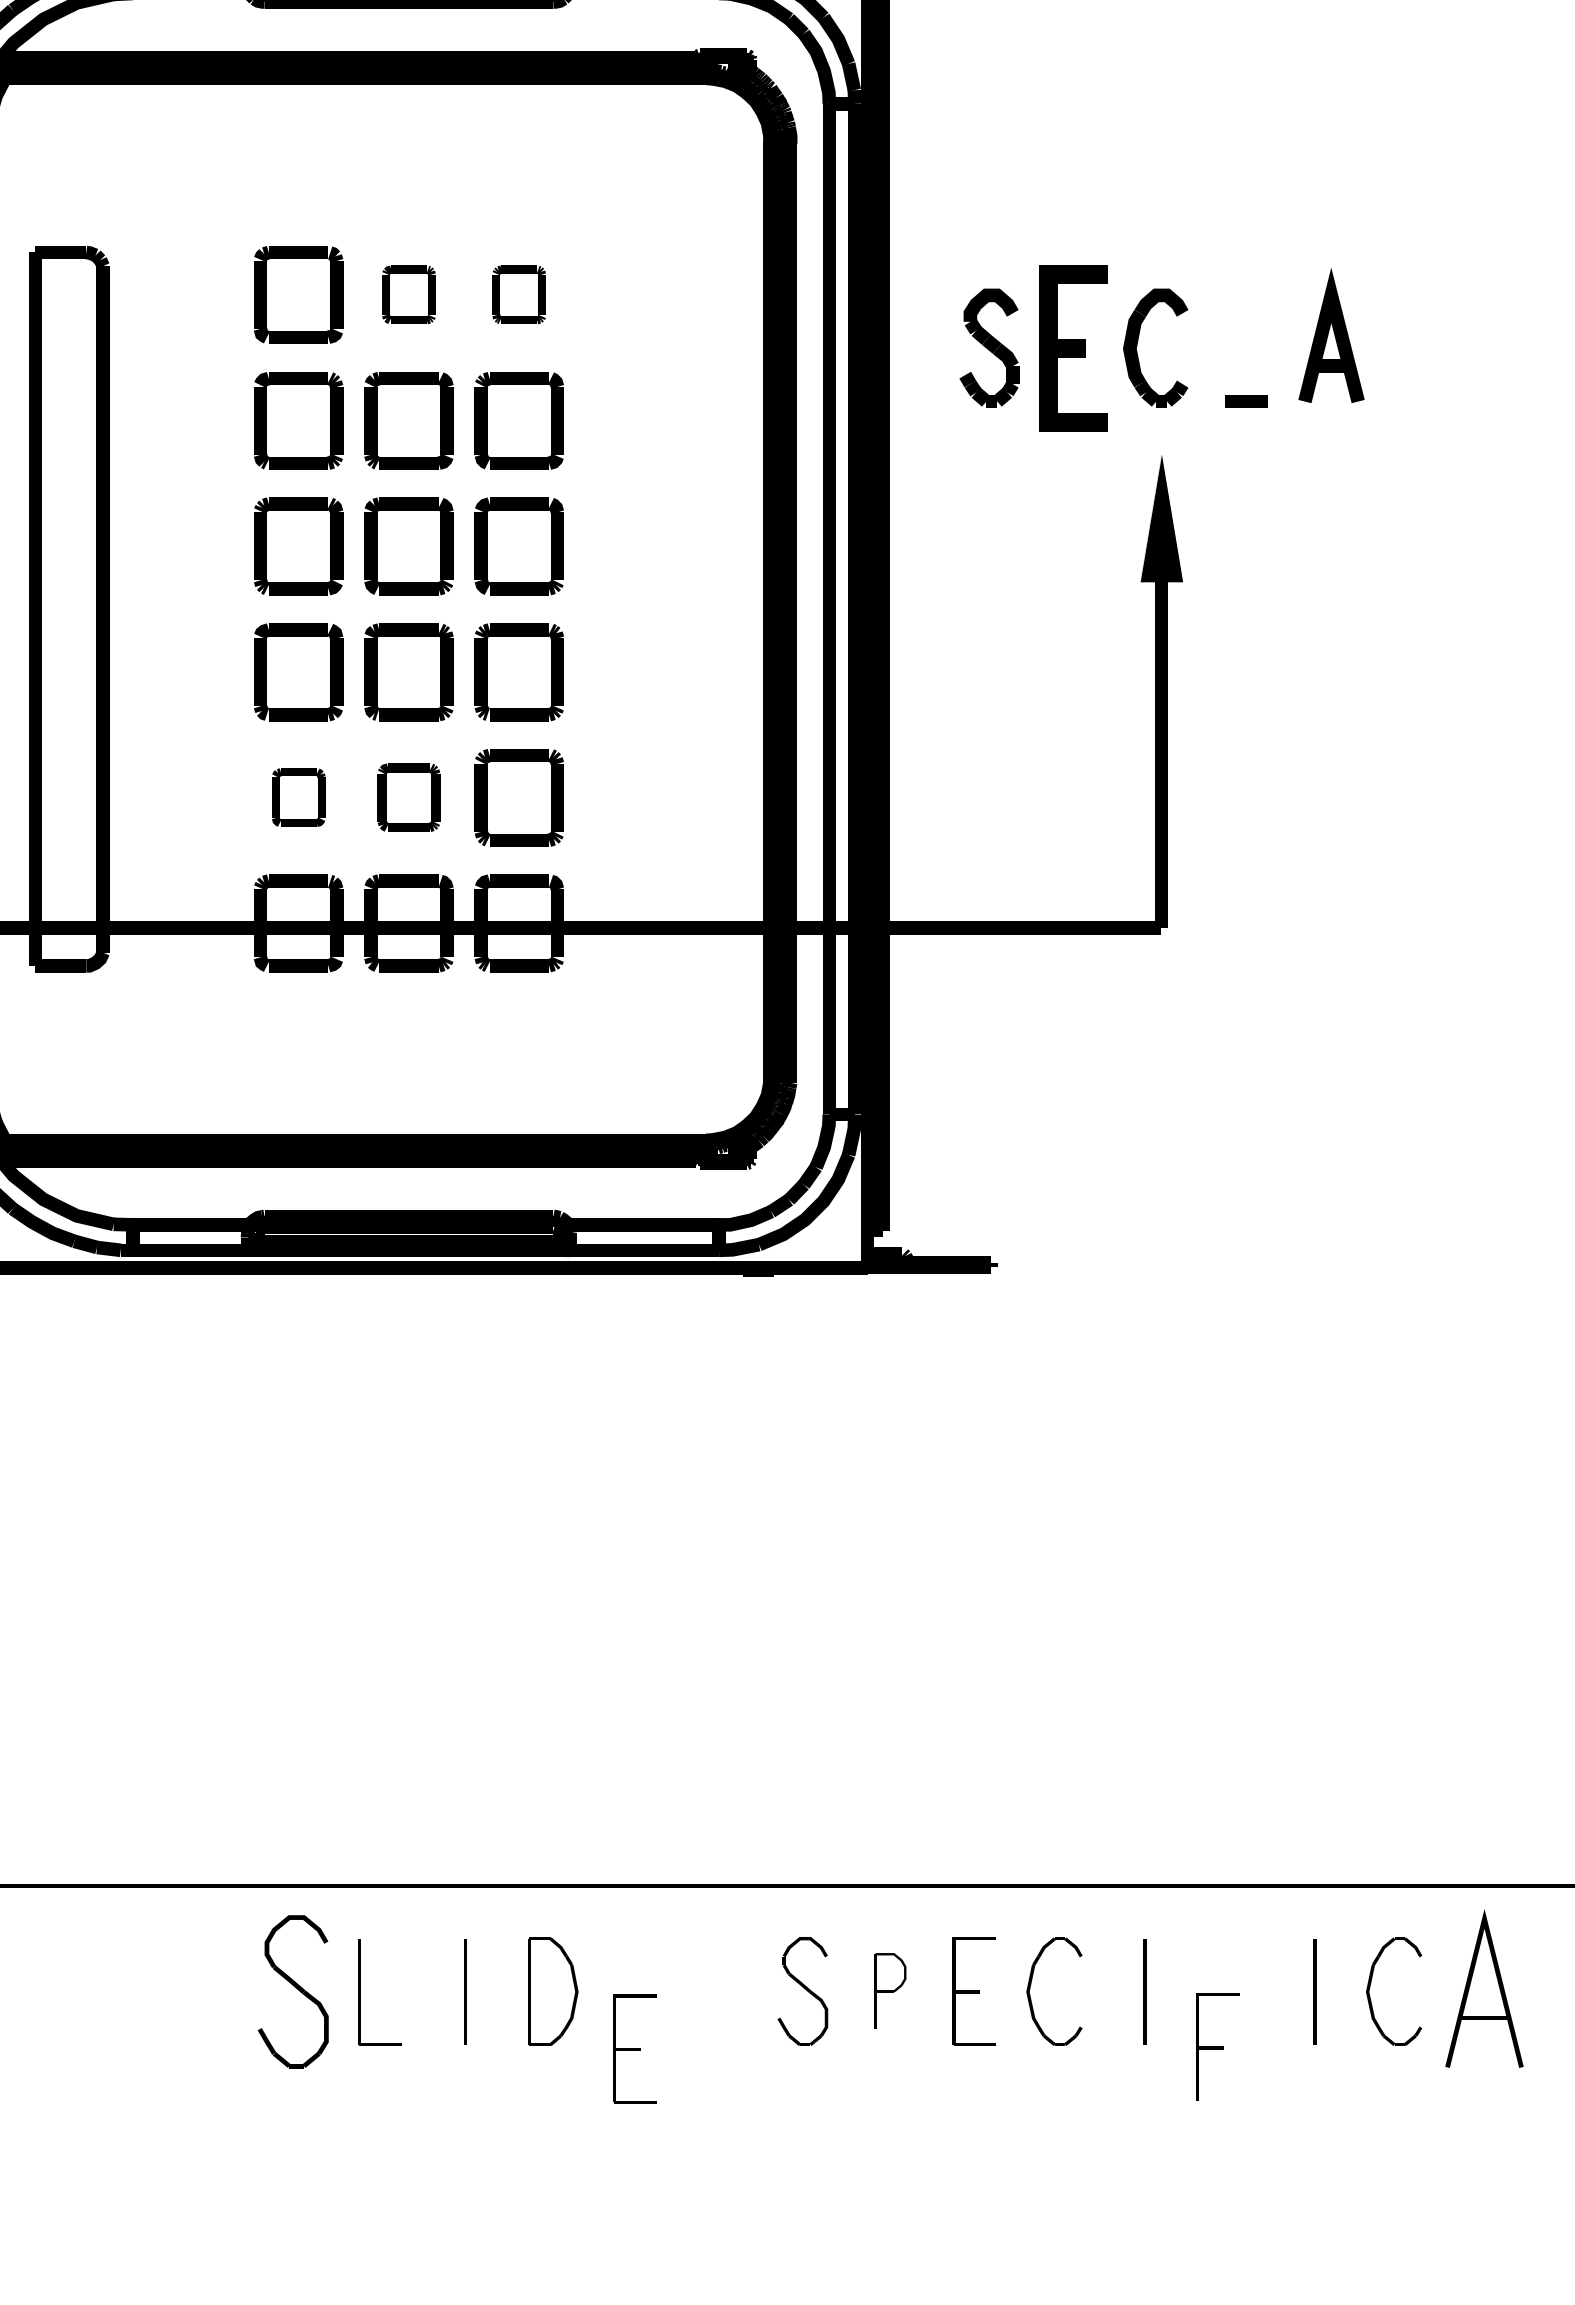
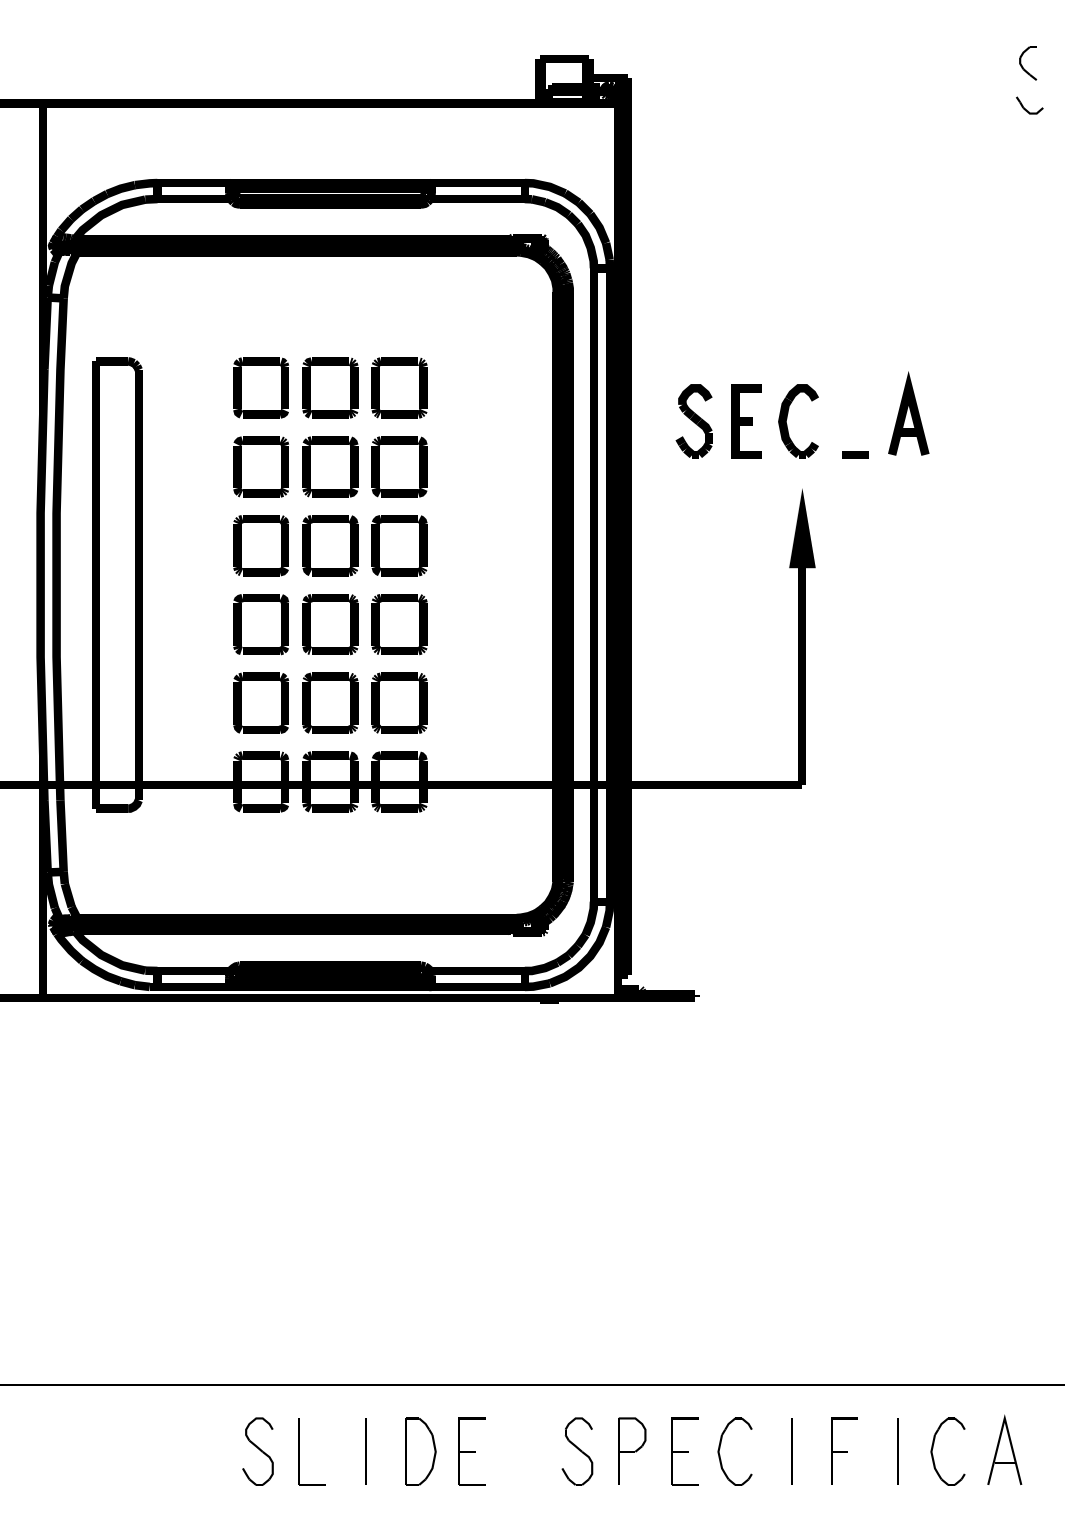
part: (409, 294) -> (330, 387), size x1.67
part: (519, 294) -> (399, 387), size x1.67
part: (1072, 348) -> (746, 421), size x0.71
part: (298, 796) -> (261, 702), size x1.67
part: (409, 796) -> (330, 702), size x1.43
part: (1484, 1988) -> (1004, 1449), size x0.71
part: (890, 1989) -> (632, 1450), size x1.43
part: (292, 1991) -> (257, 1451), size x0.71
part: (1217, 2045) -> (844, 1450), moved
part: (633, 2048) -> (471, 1451), moved

